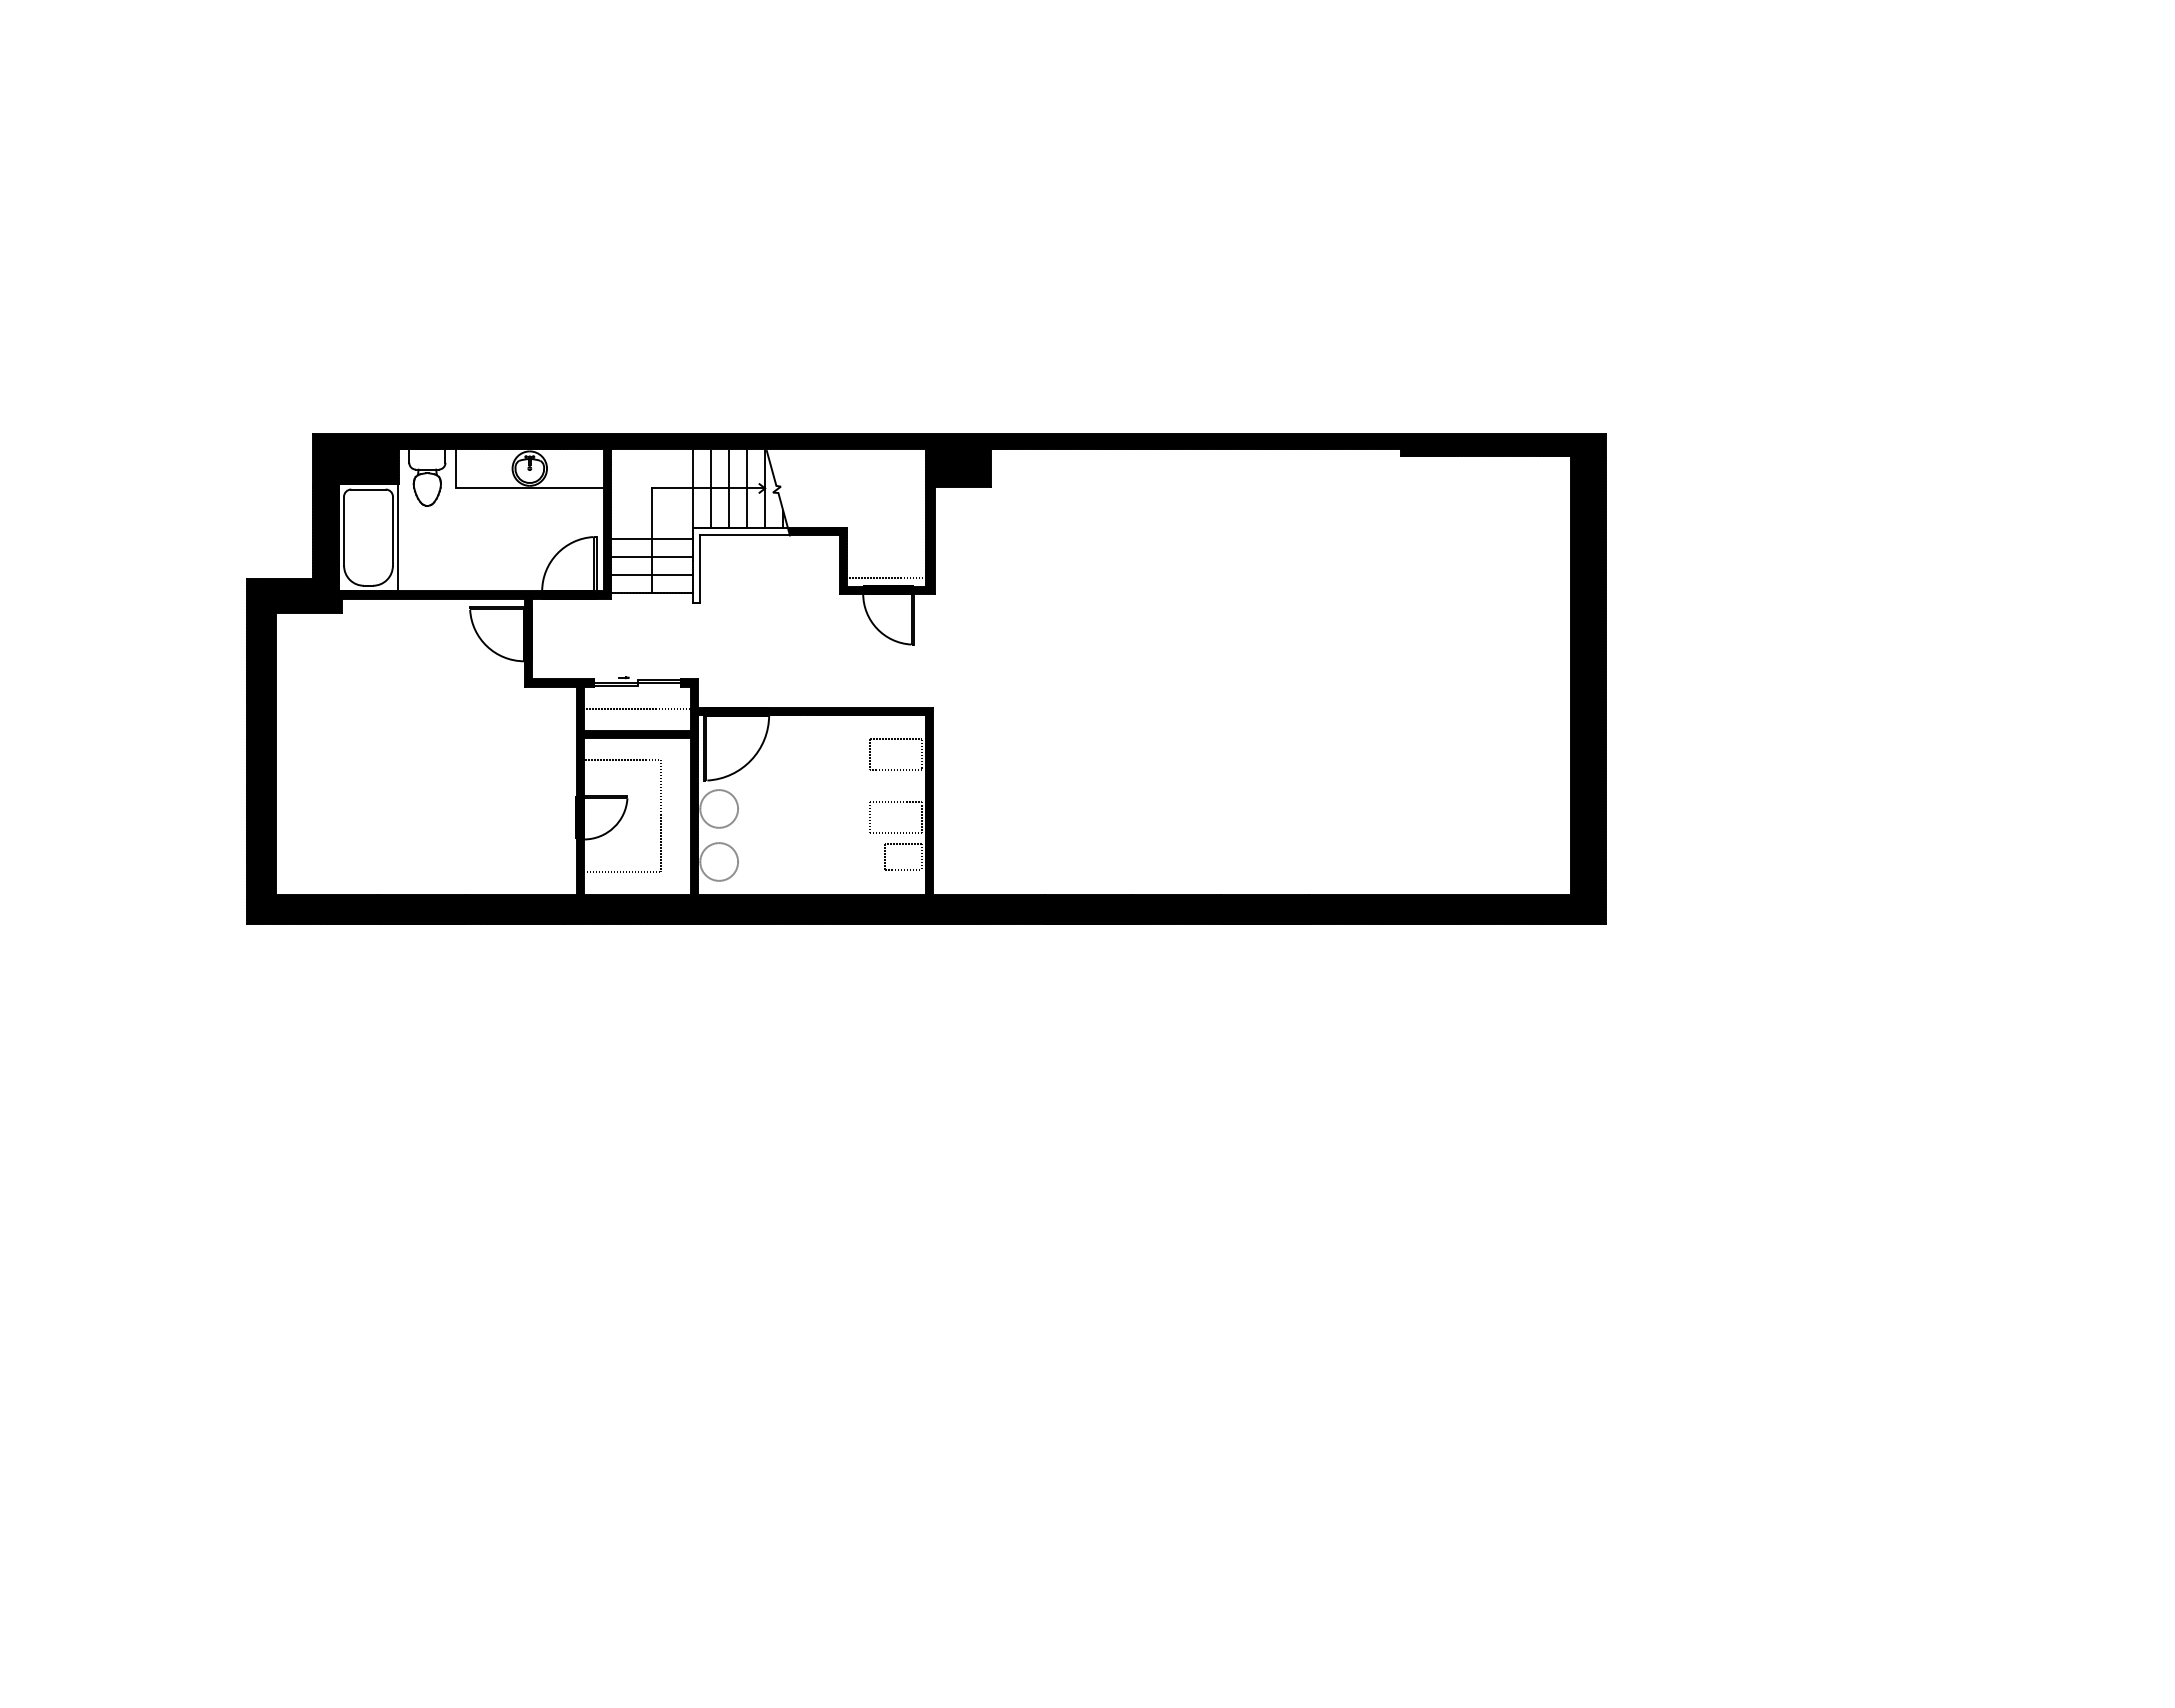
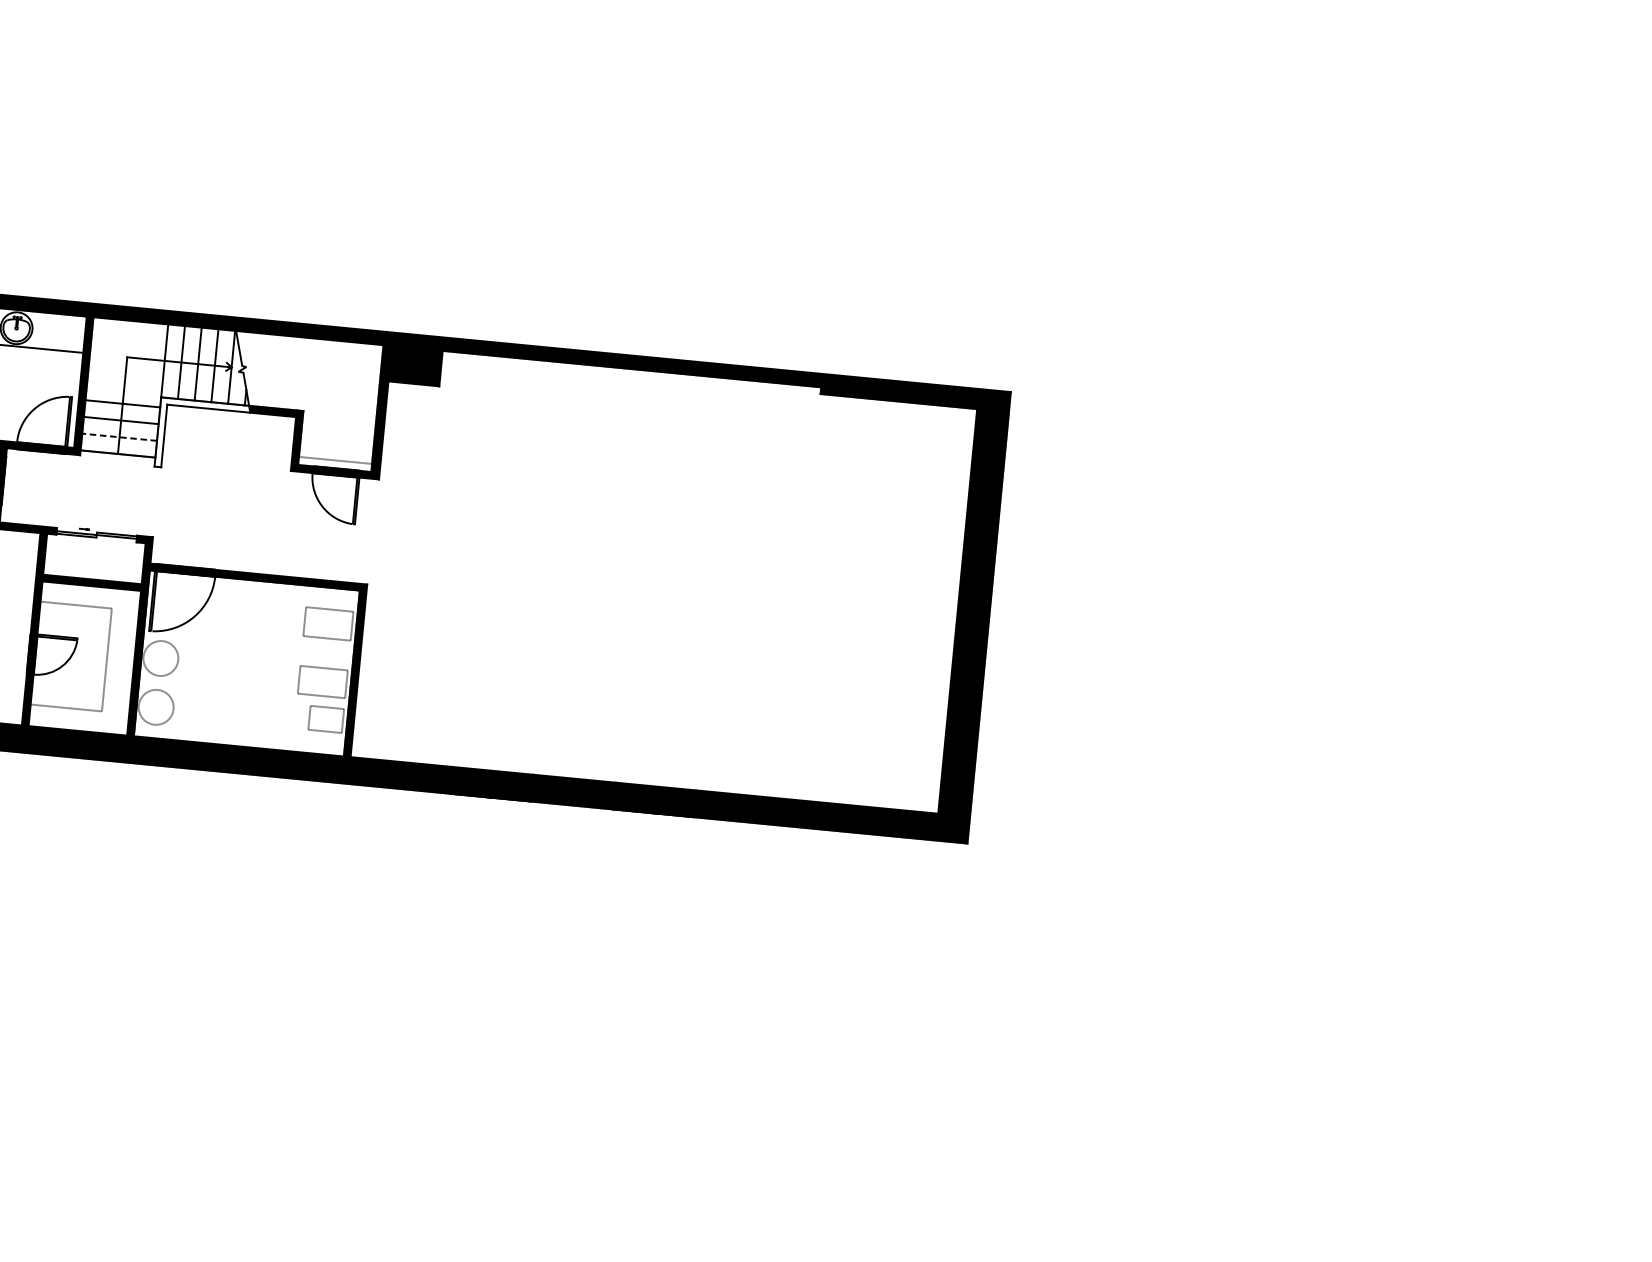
line: (651, 575) -> (119, 437), solid -> dashed
line: (636, 708) -> (93, 558), removed

